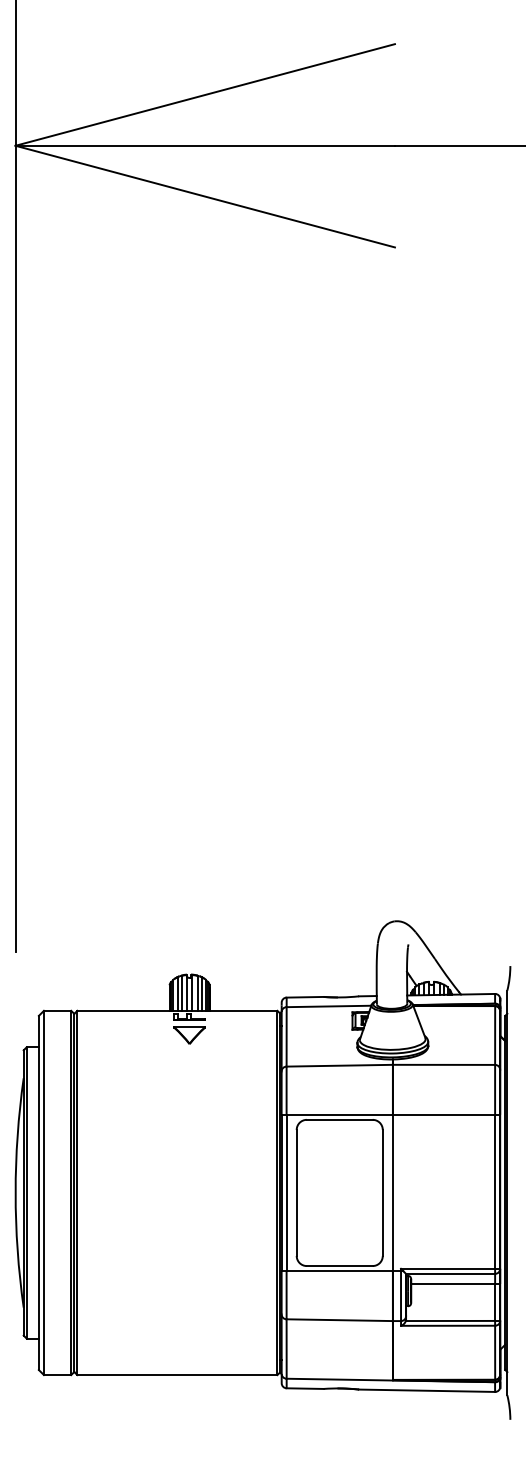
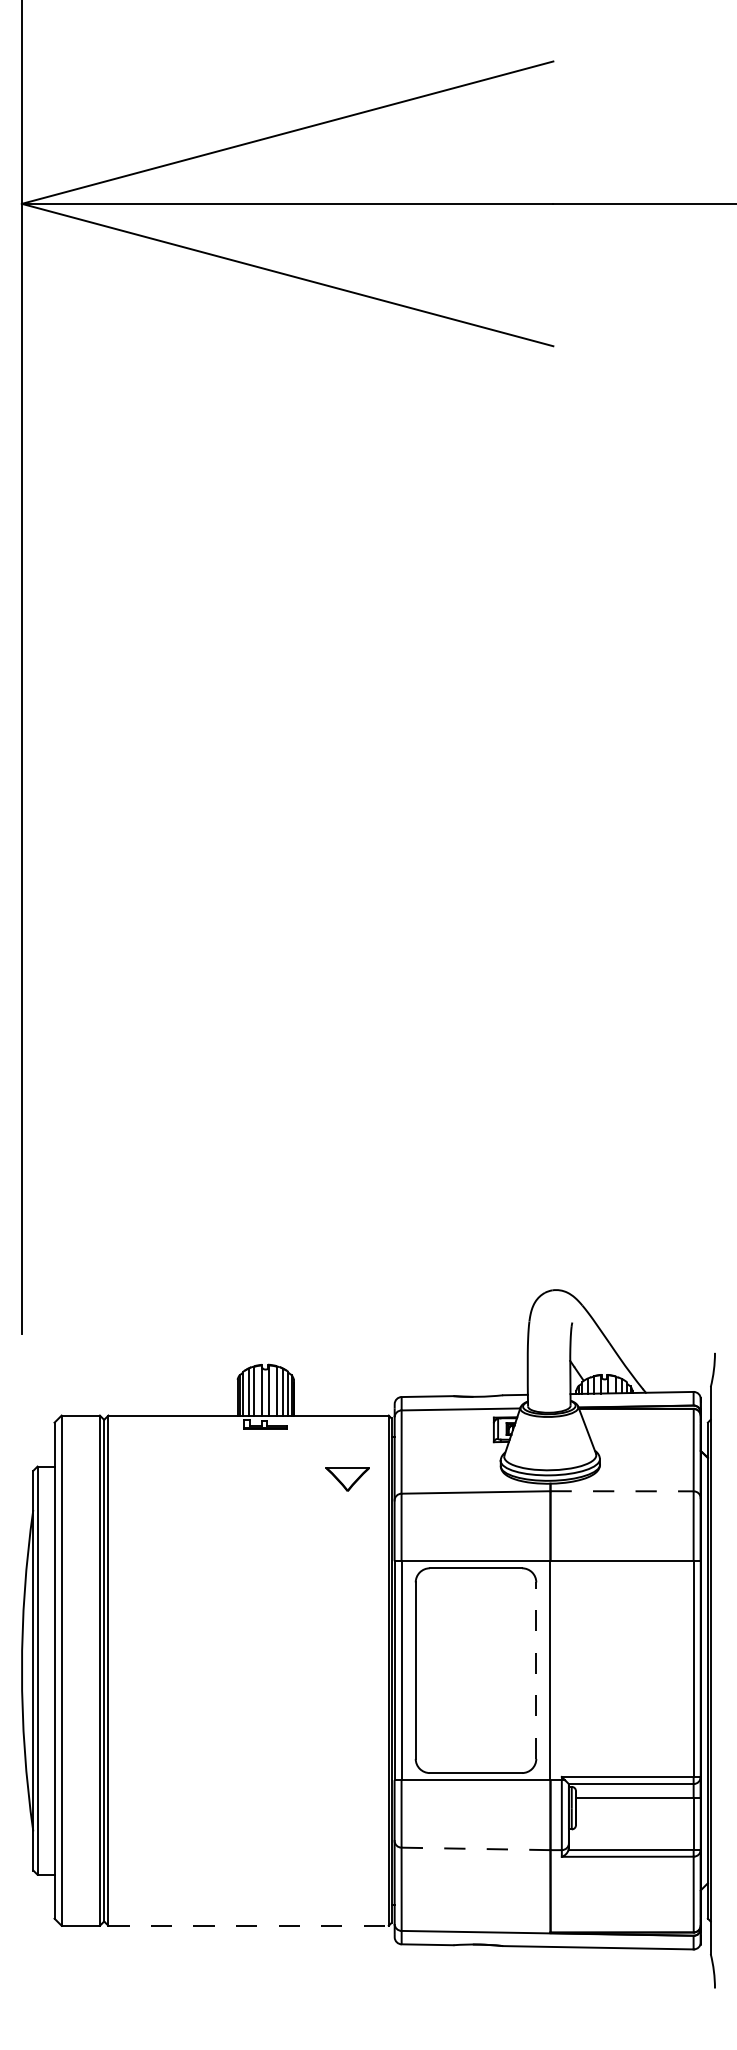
part: (189, 1035) -> (347, 1479), moved
line: (444, 1065) -> (622, 1491), solid -> dashed
line: (382, 1192) -> (536, 1670), solid -> dashed
line: (339, 1319) -> (475, 1848), solid -> dashed
line: (178, 1374) -> (249, 1925), solid -> dashed

